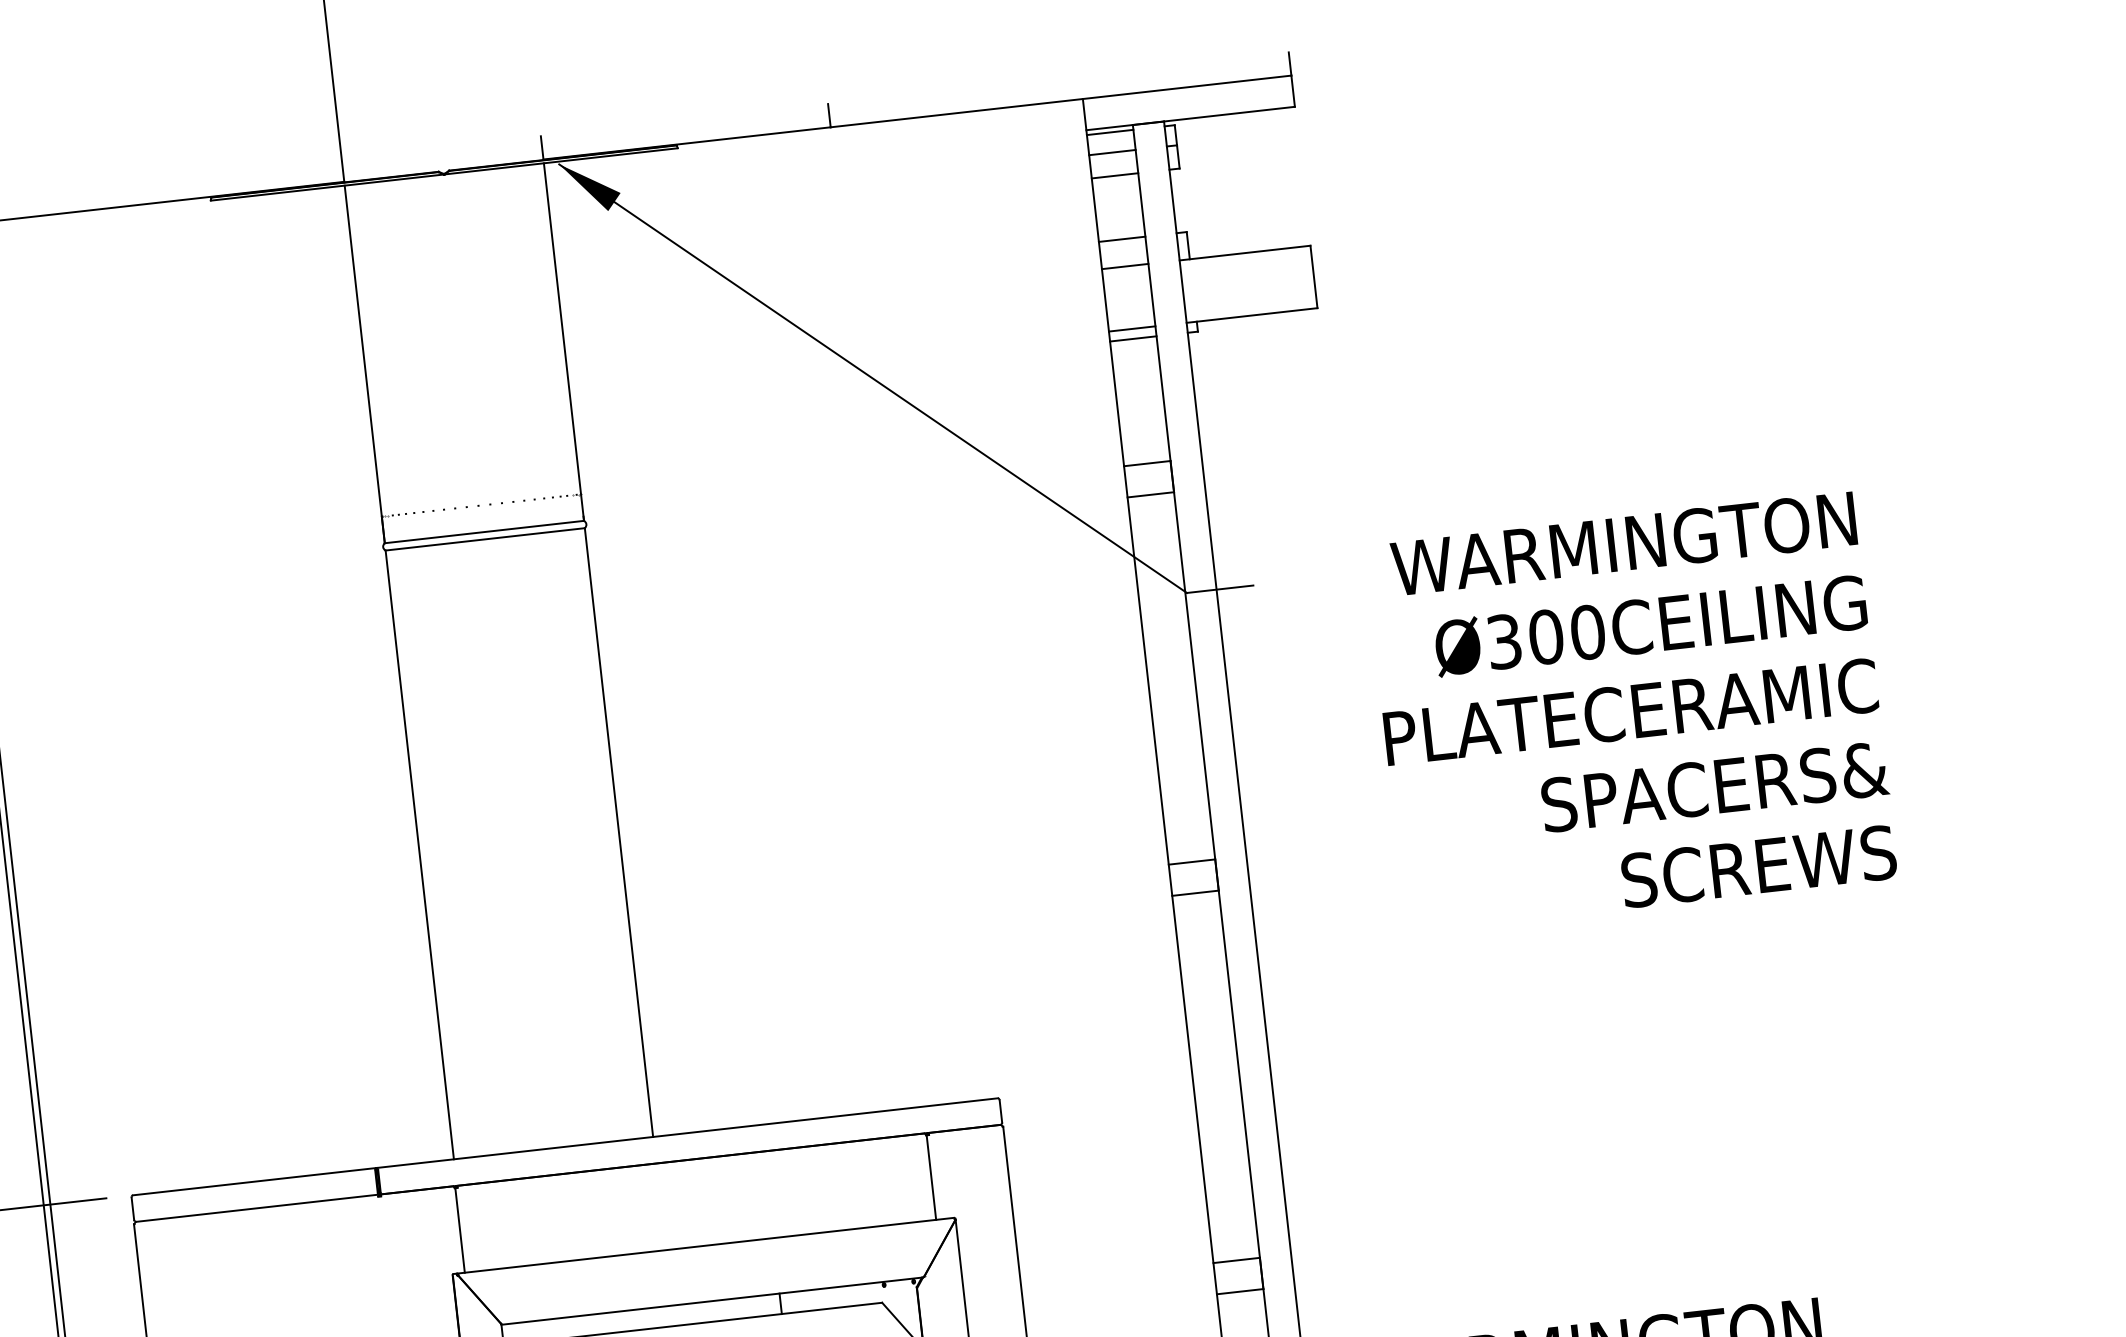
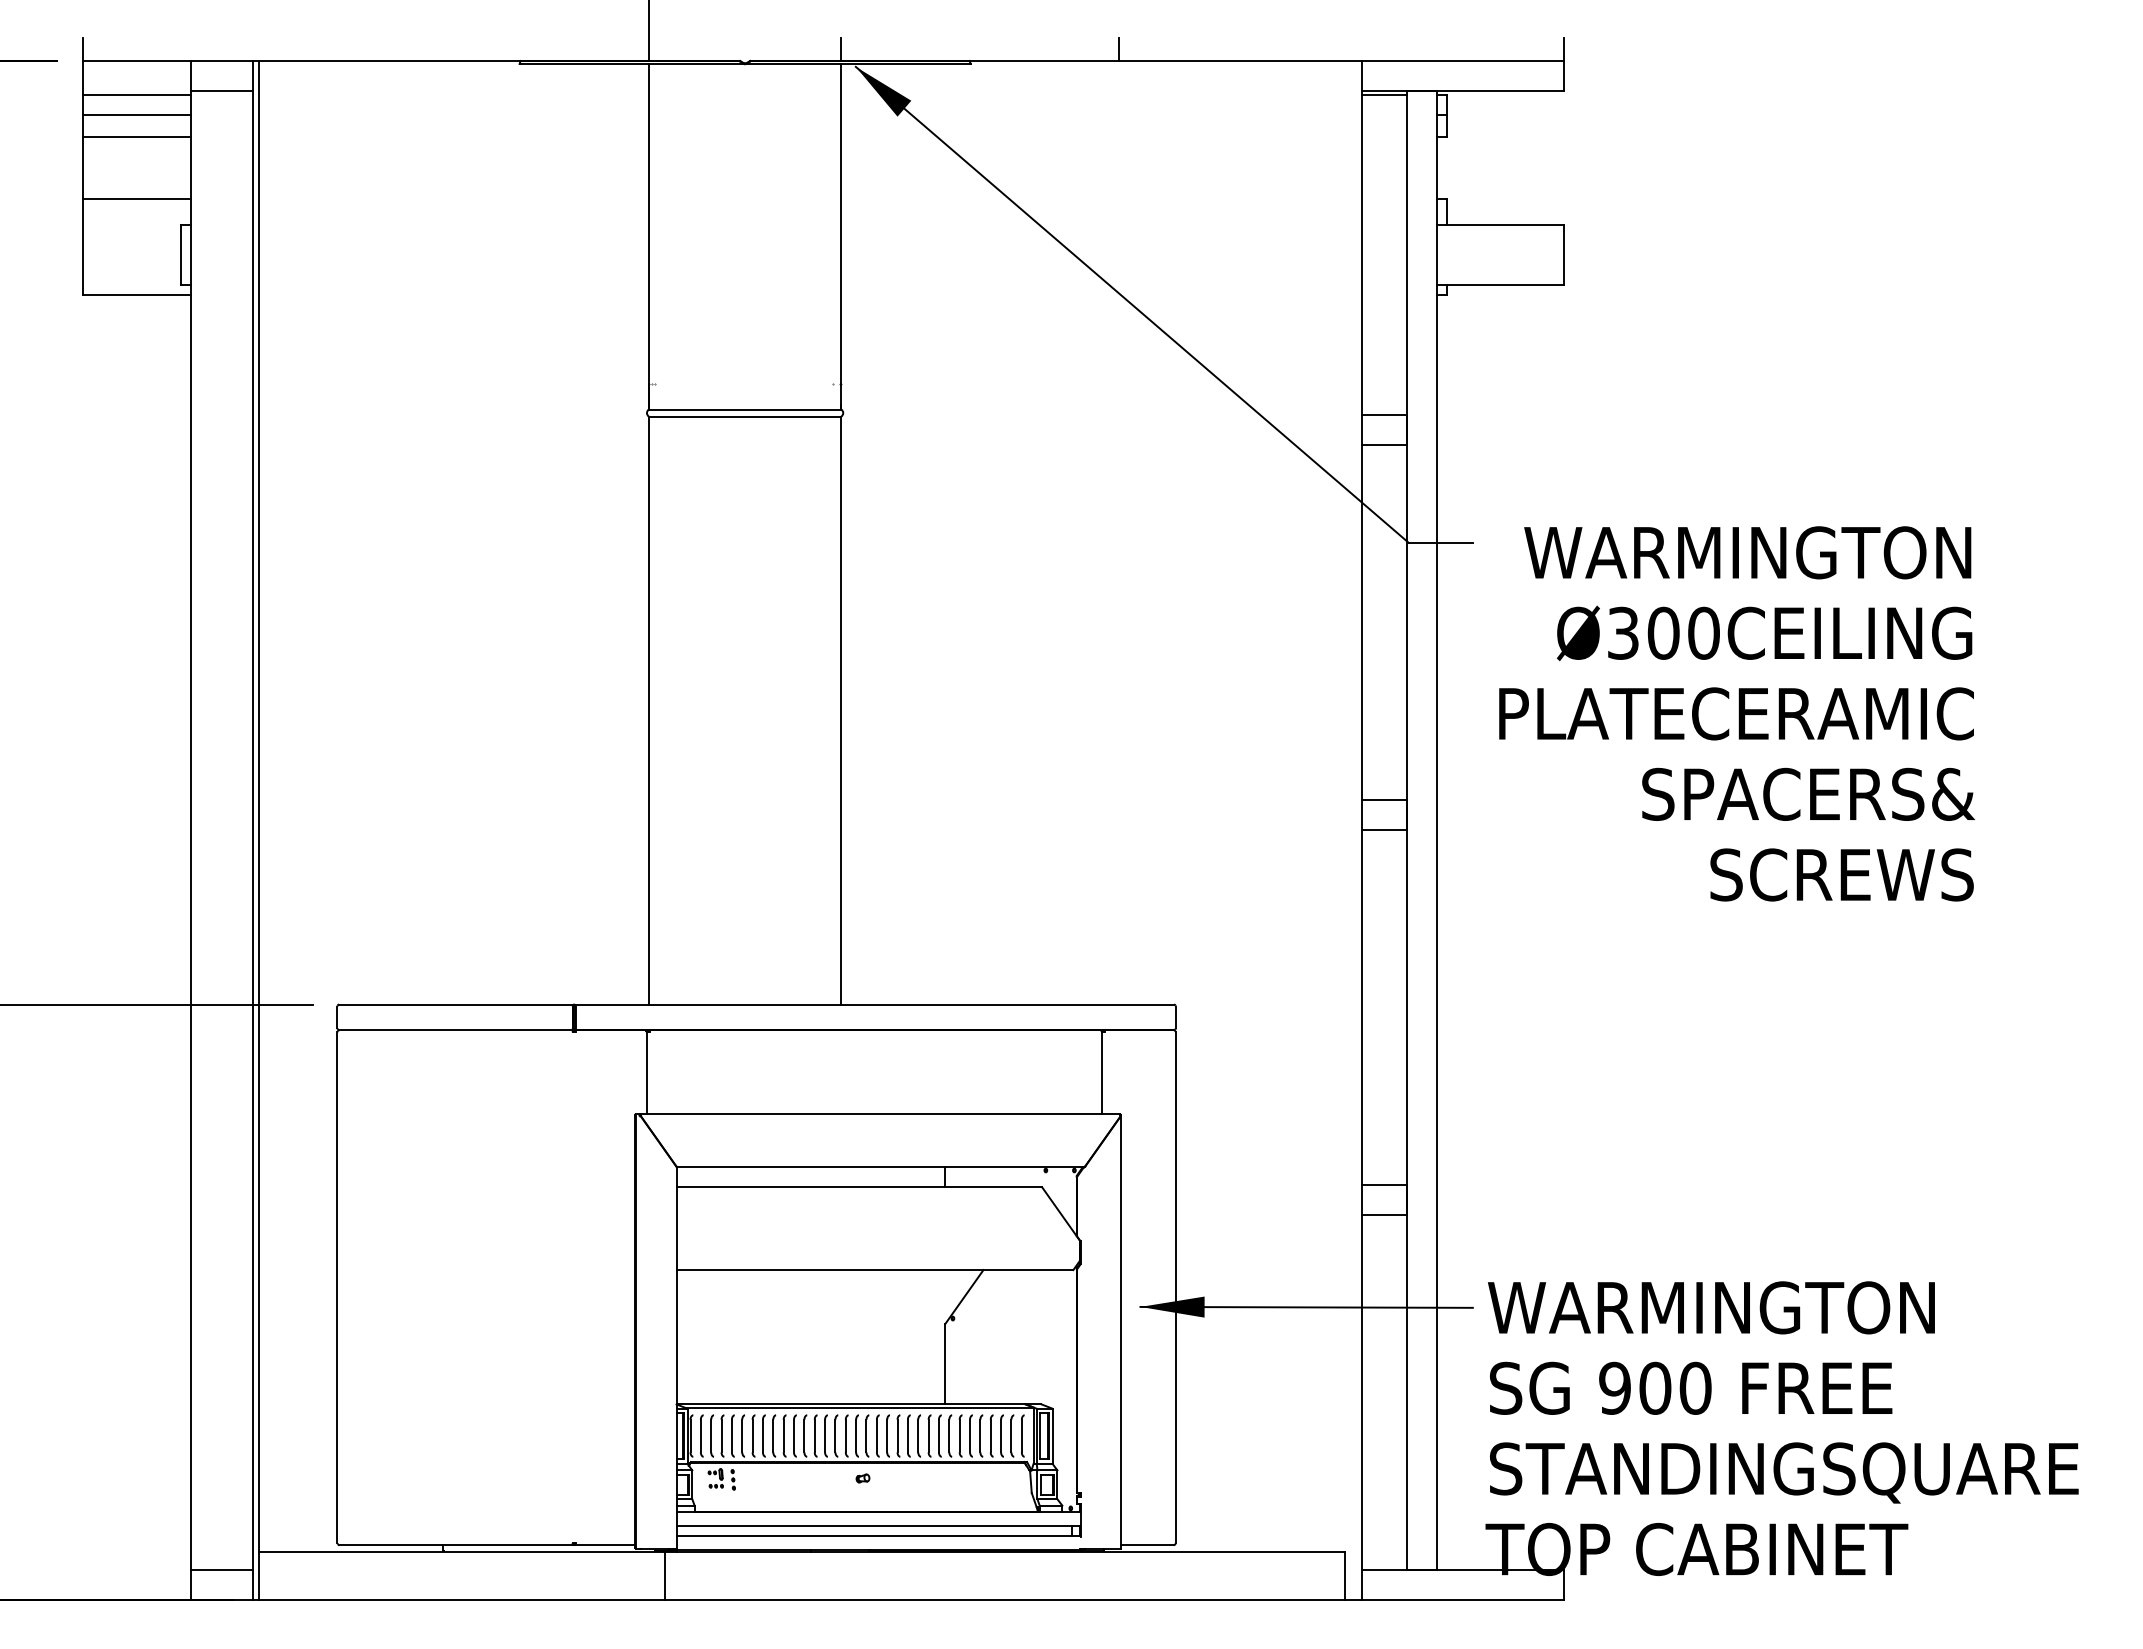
line: (1112, 152) -> (1384, 114), removed
line: (1114, 176) -> (1384, 137), removed
line: (1121, 239) -> (1384, 198), removed
line: (1124, 266) -> (1384, 224), removed
line: (1132, 329) -> (1384, 285), removed
line: (1133, 338) -> (1384, 294), removed
text: (1630, 711) -> (1736, 713), moved

